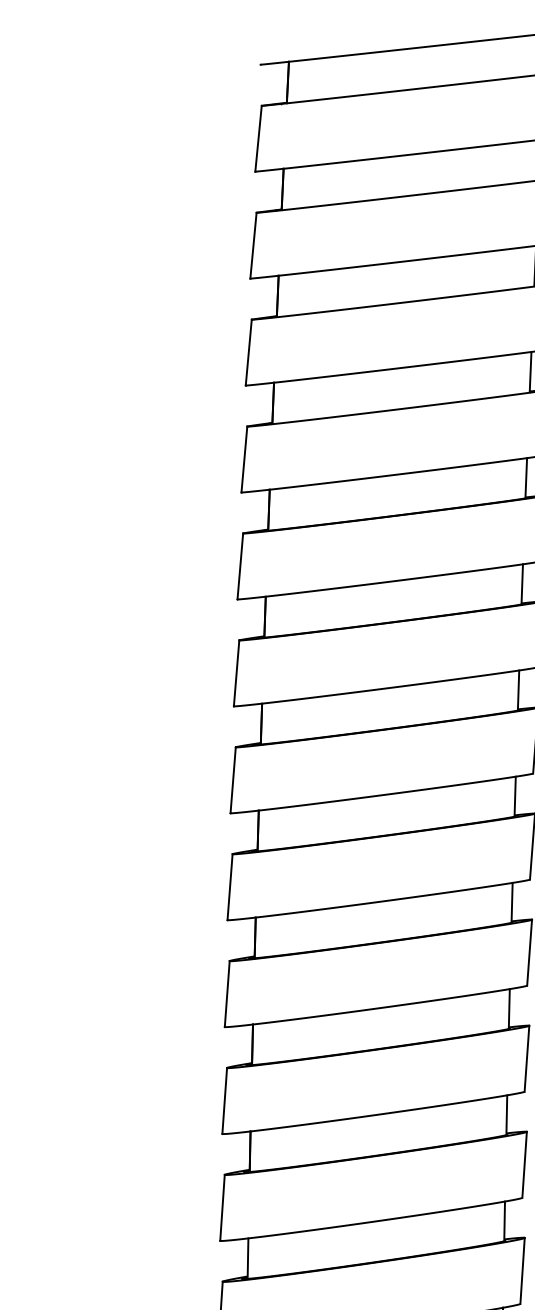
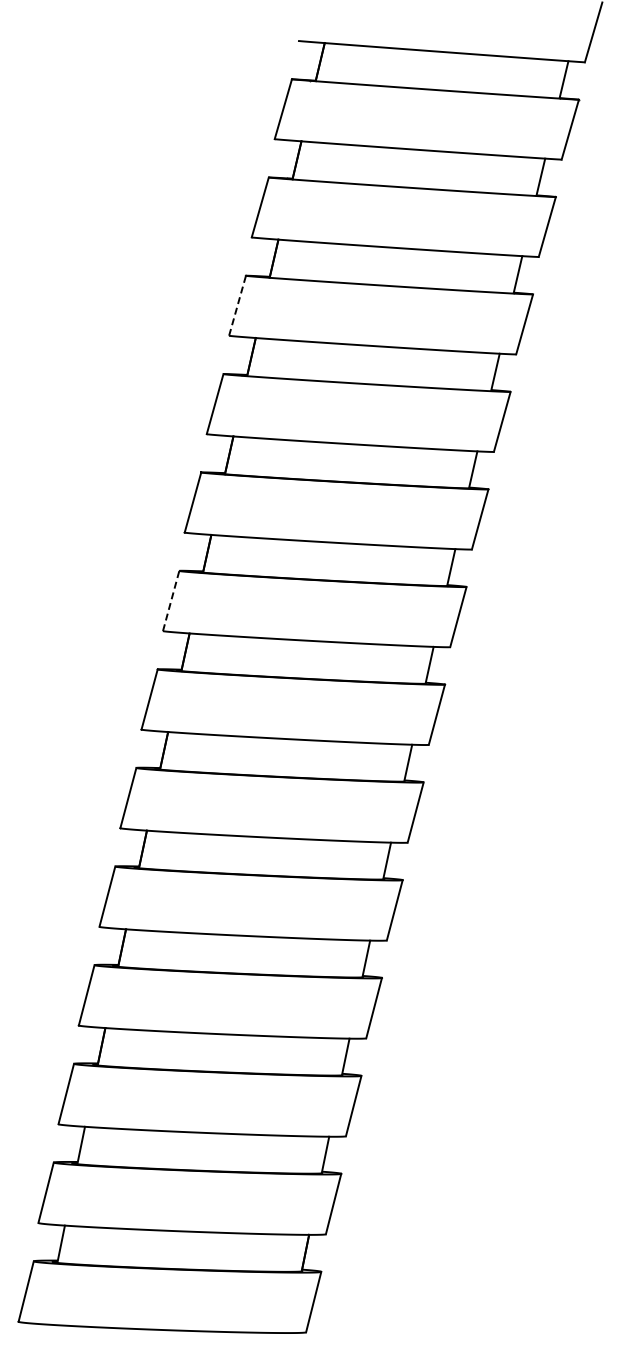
line: (248, 352) -> (237, 305), solid -> dashed
line: (236, 672) -> (171, 600), solid -> dashed

